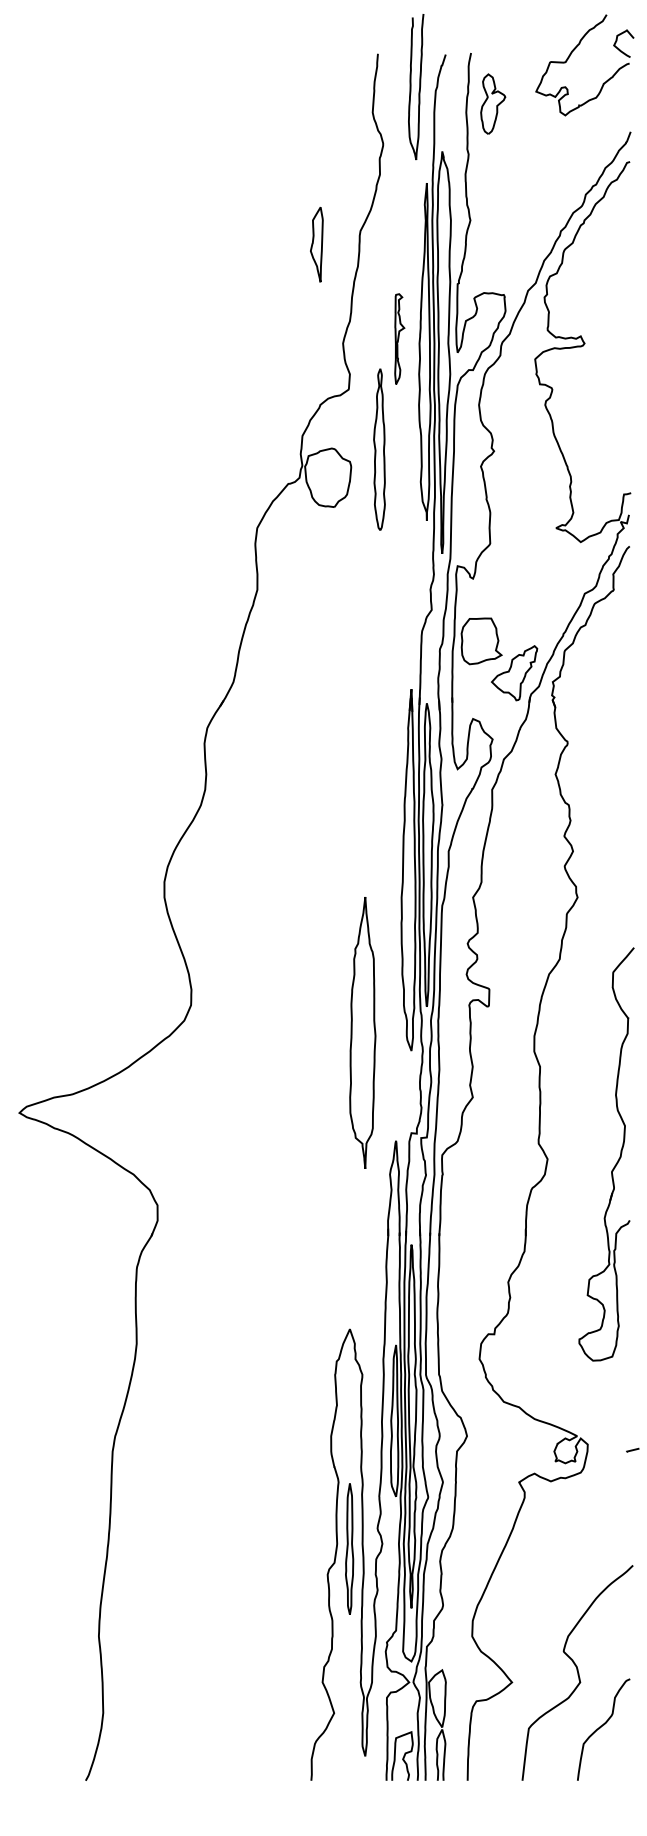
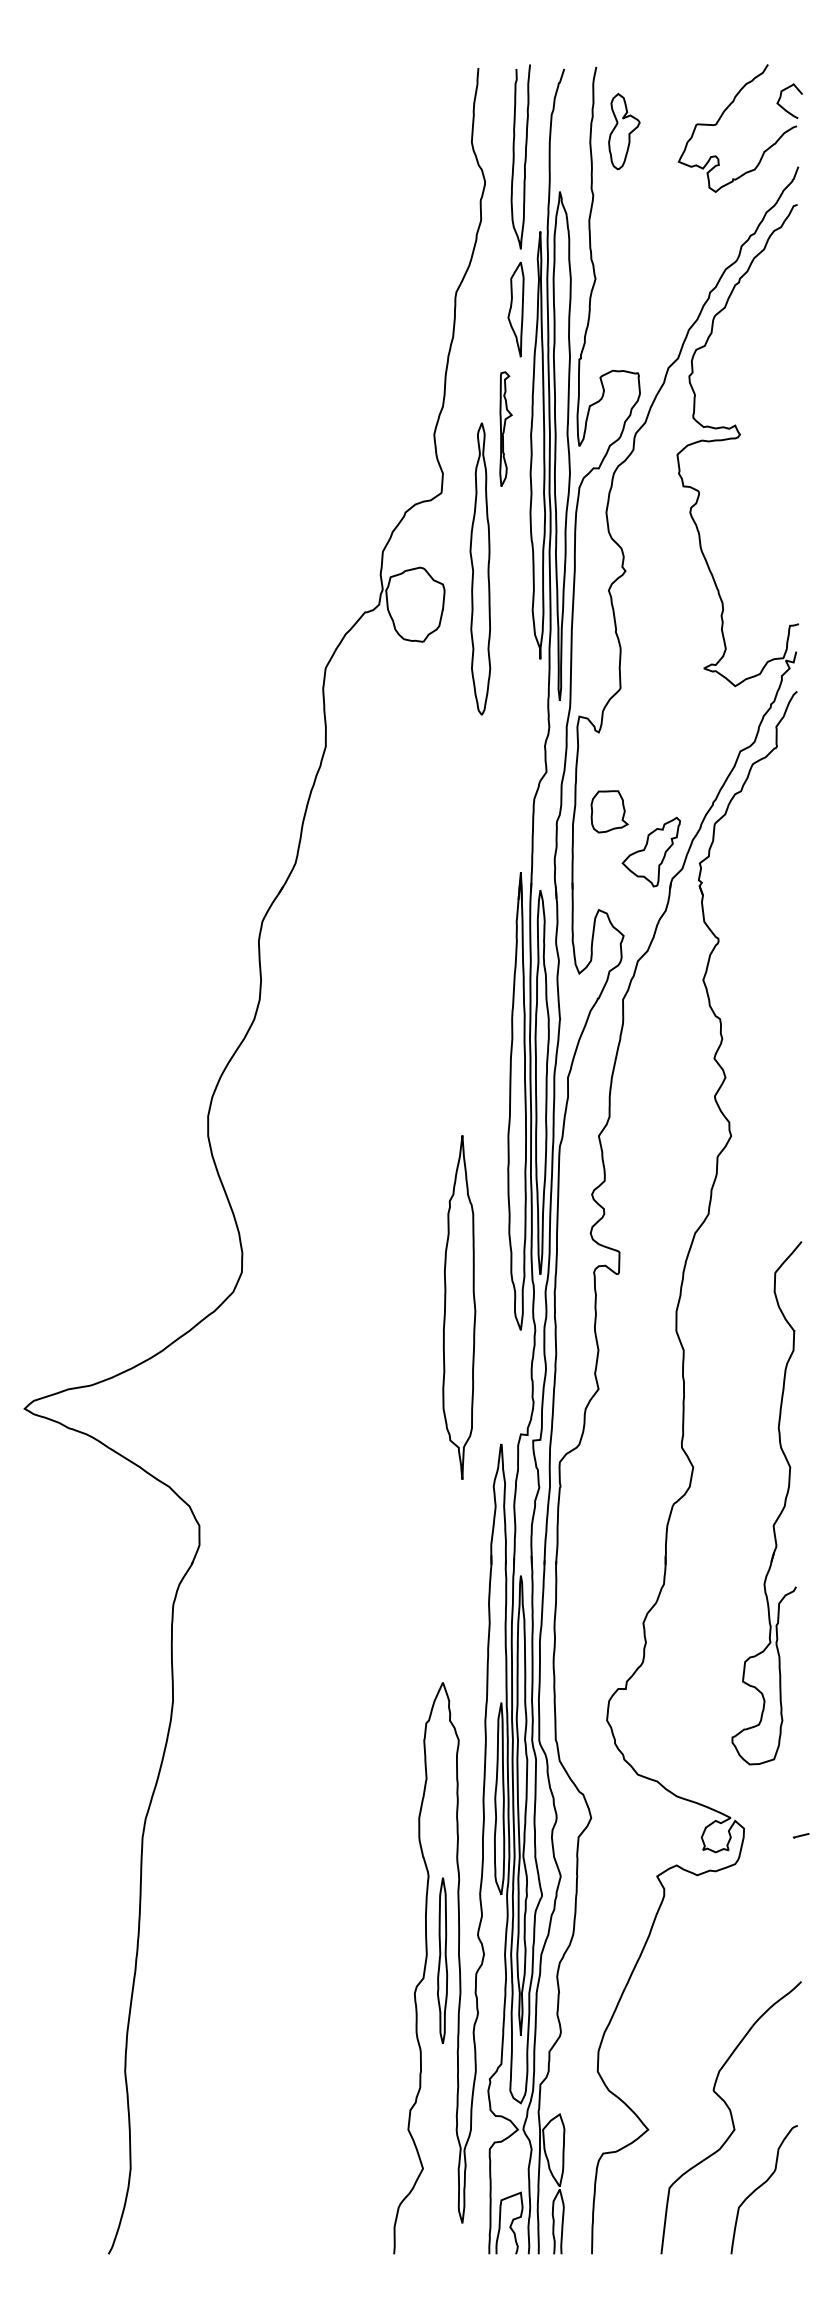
part: (570, 55) -> (722, 116), moved
curve: (419, 87) -> (524, 157), moved
part: (316, 244) -> (515, 309), moved
part: (379, 449) -> (480, 568), size x1.43
part: (481, 641) -> (609, 811), size x0.71
part: (616, 1162) -> (779, 1513), moved

